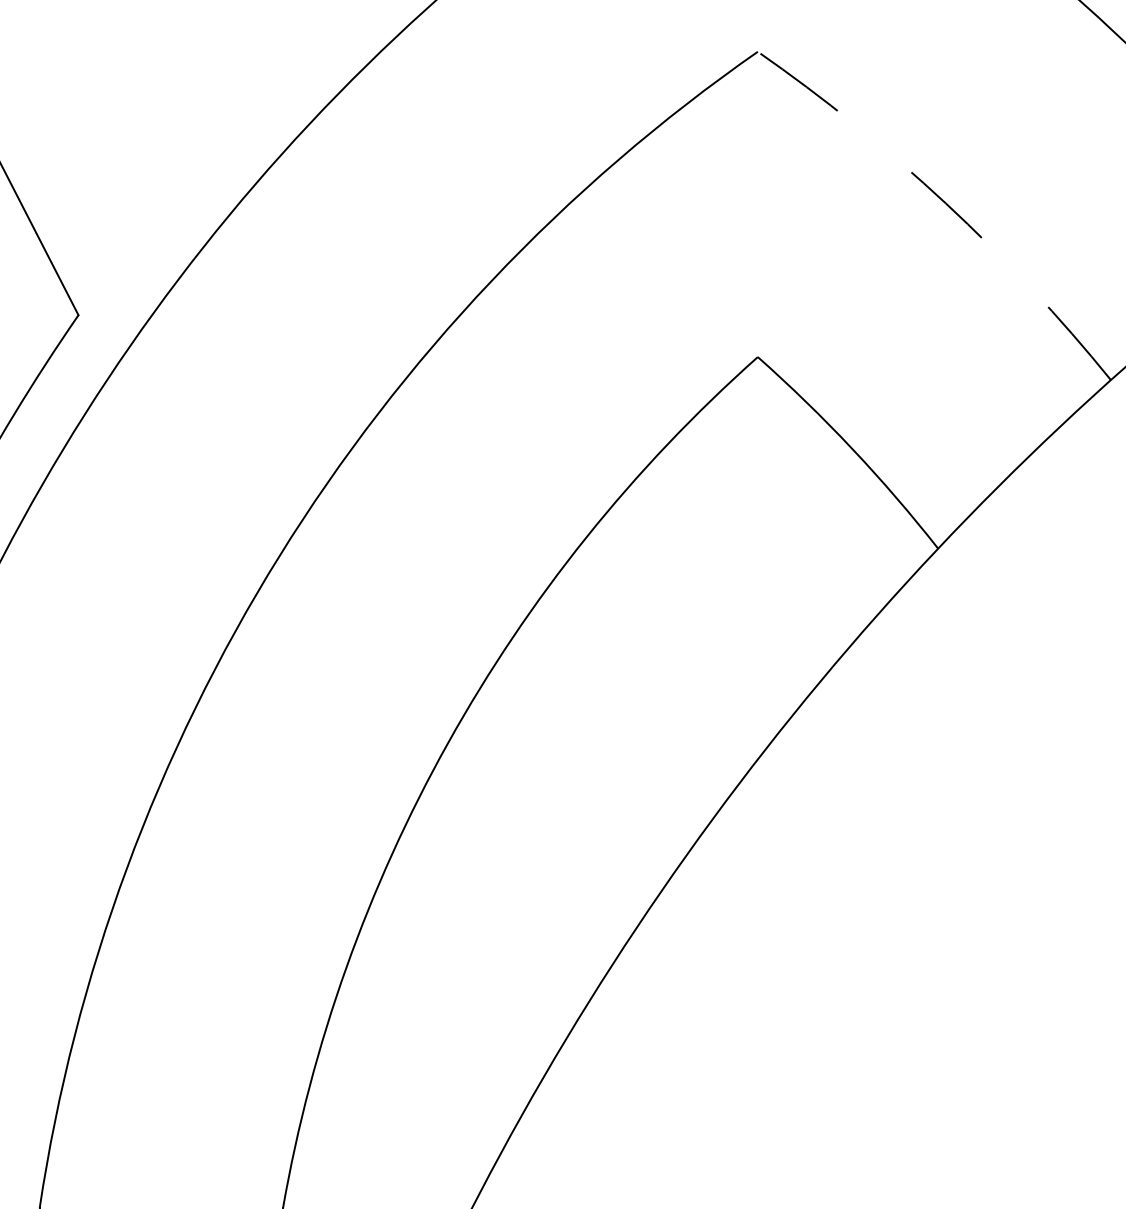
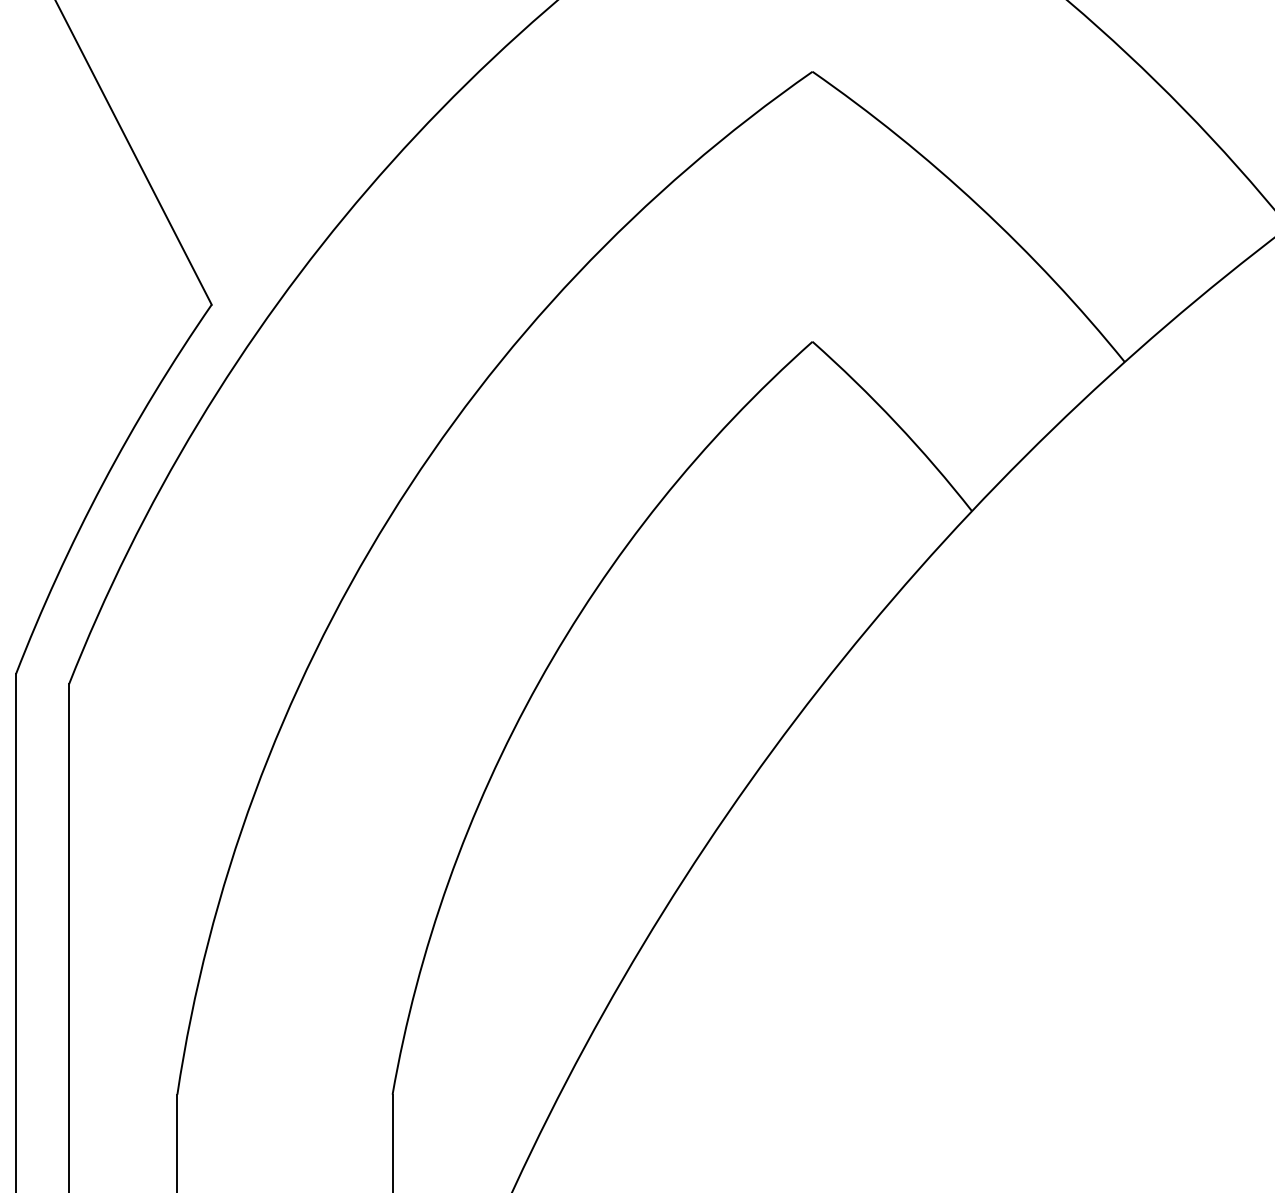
arc: (945, 203) -> (978, 205), dashed -> solid

